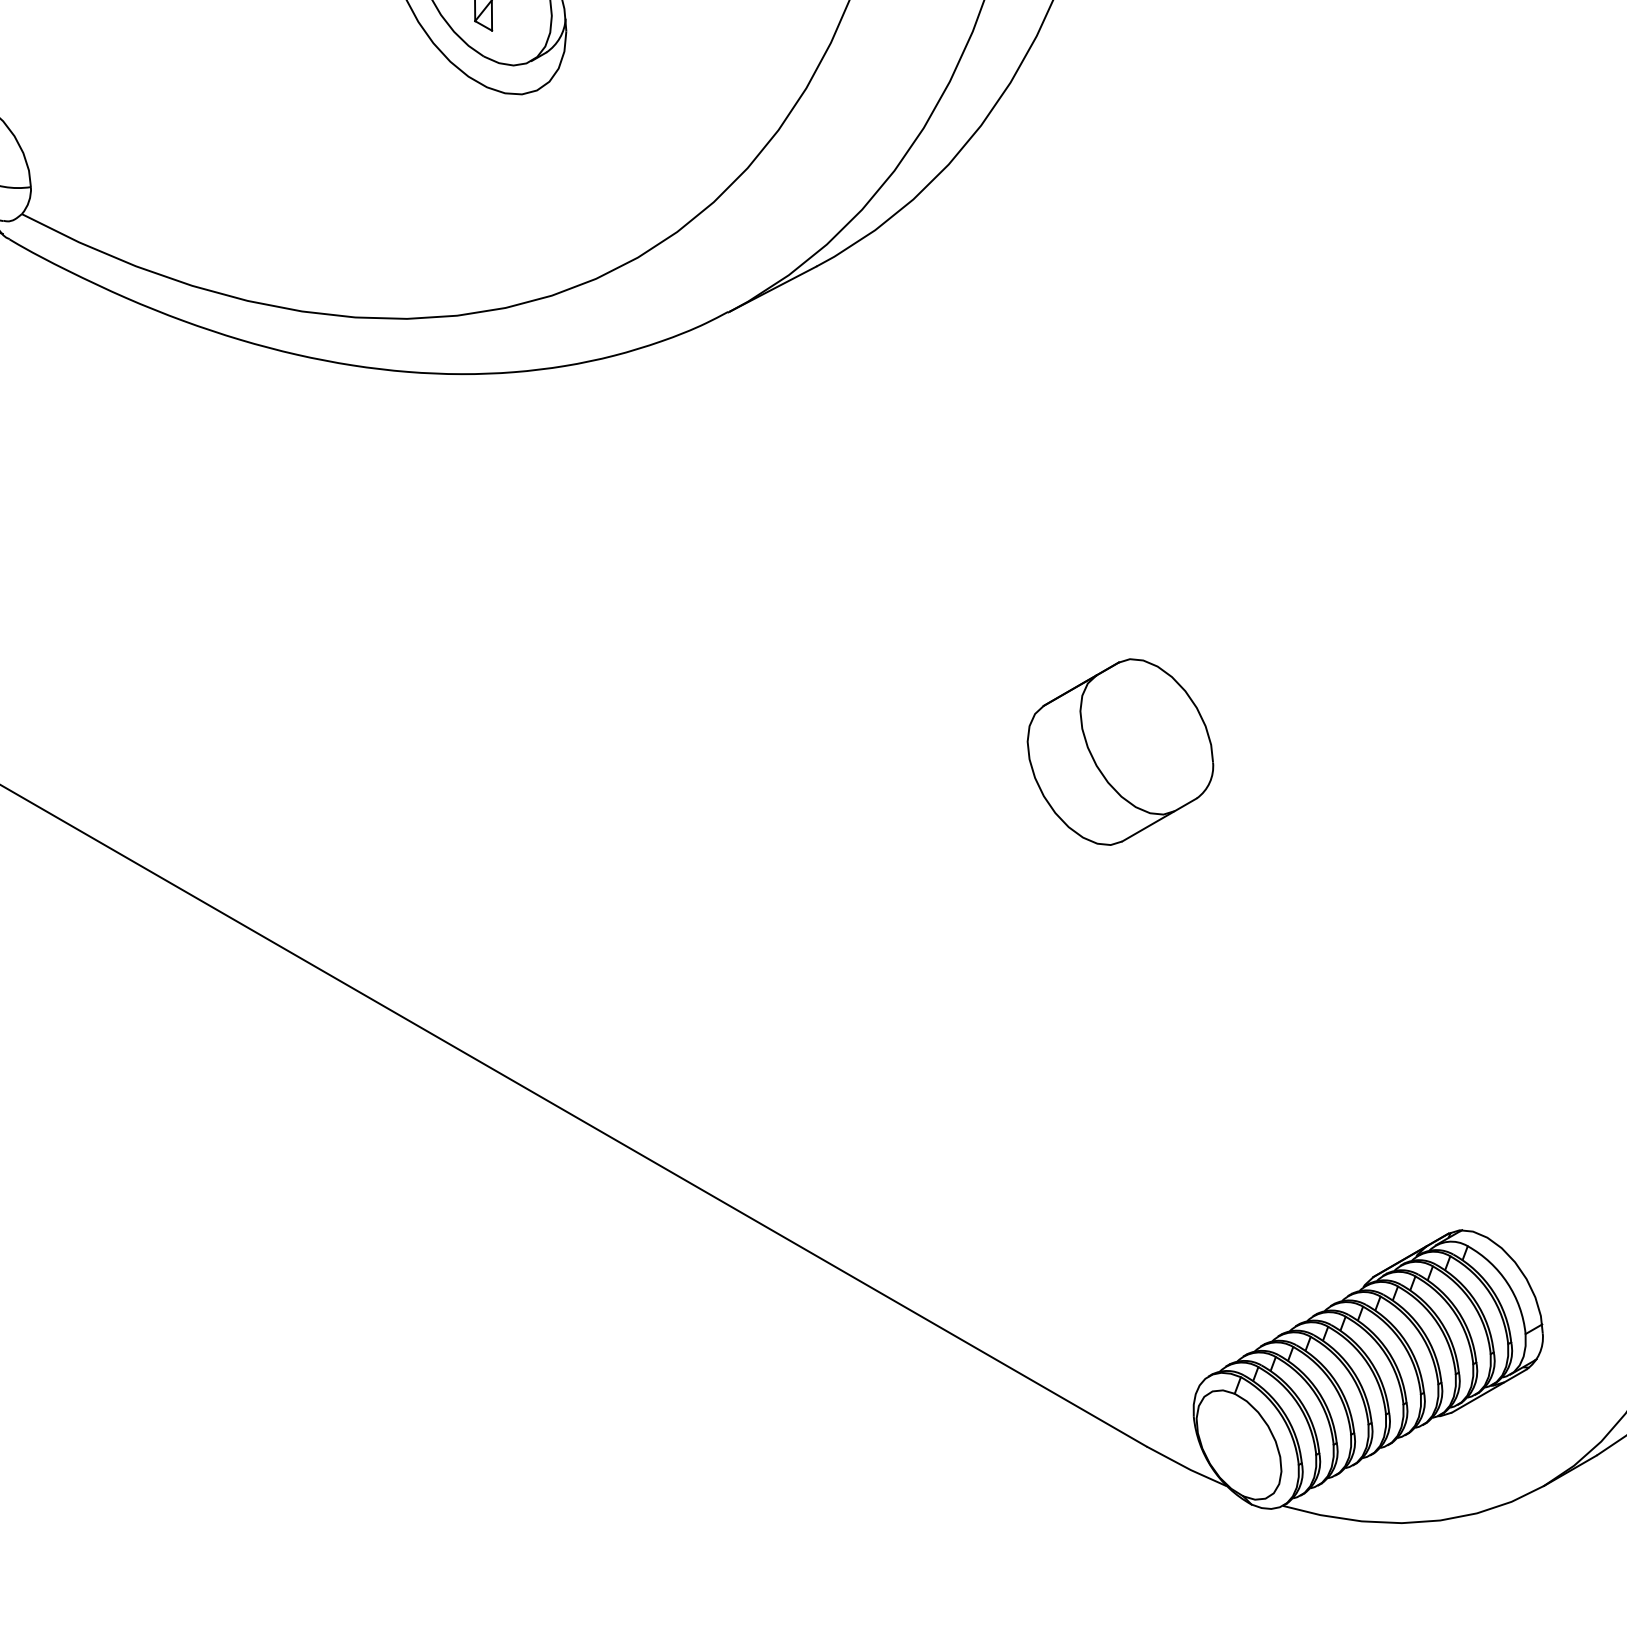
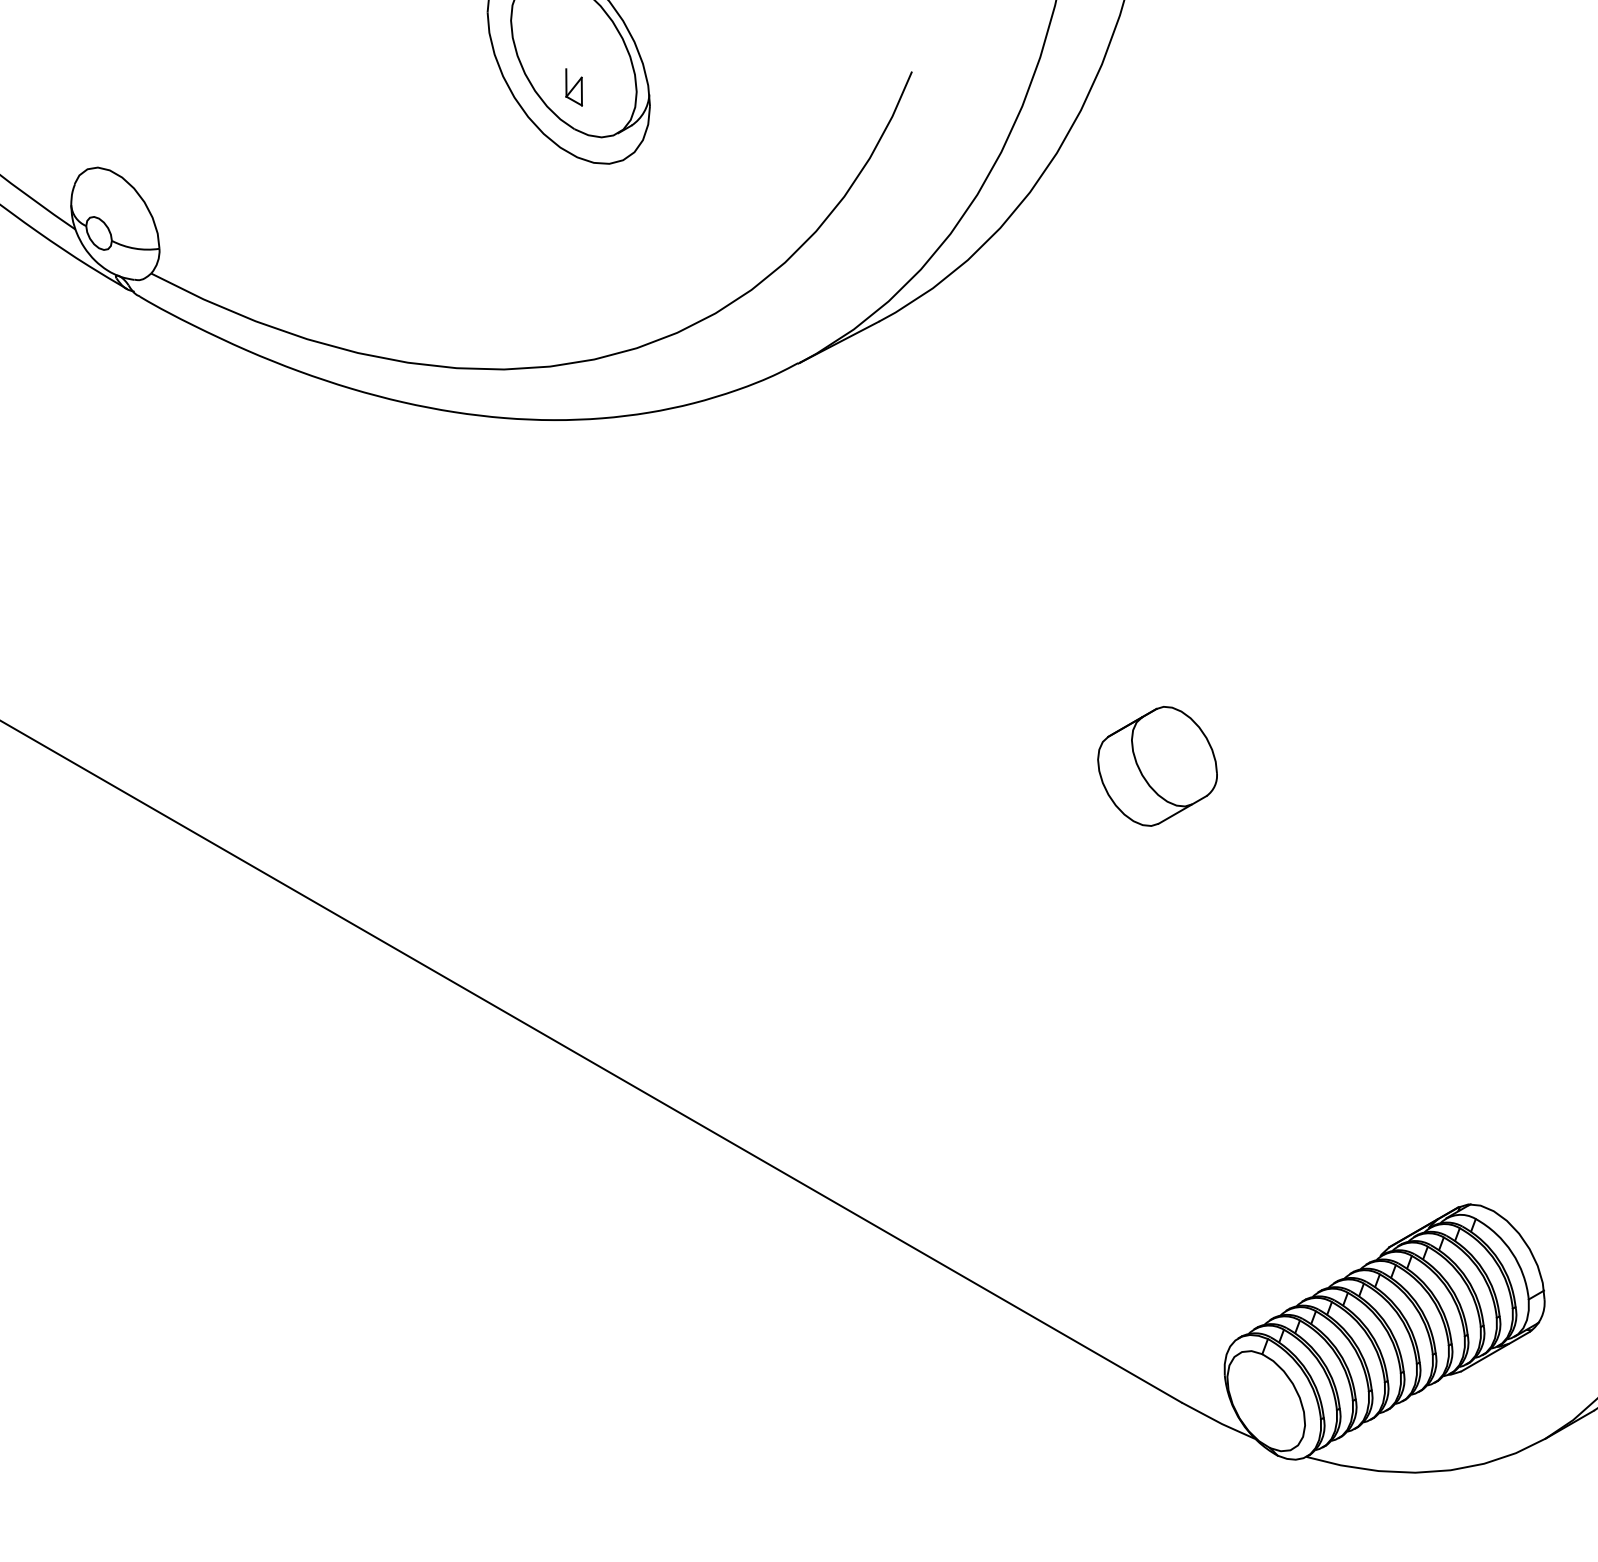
part: (1120, 752) -> (1157, 766), size x0.7

